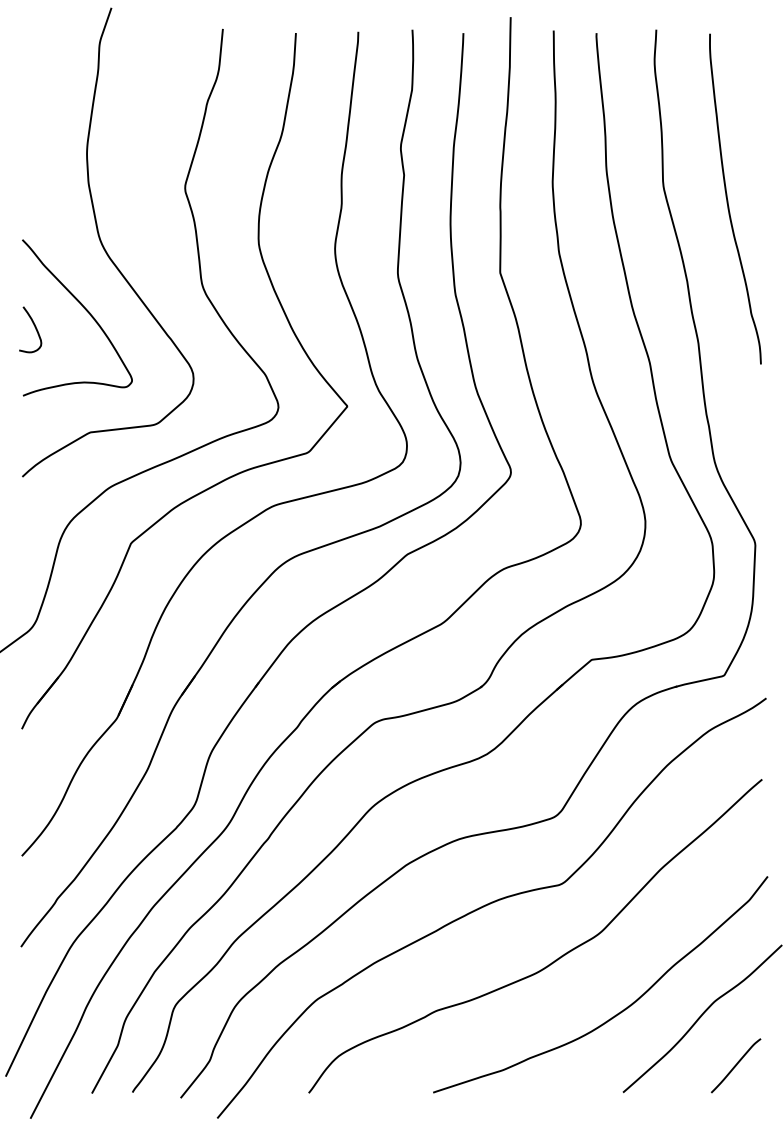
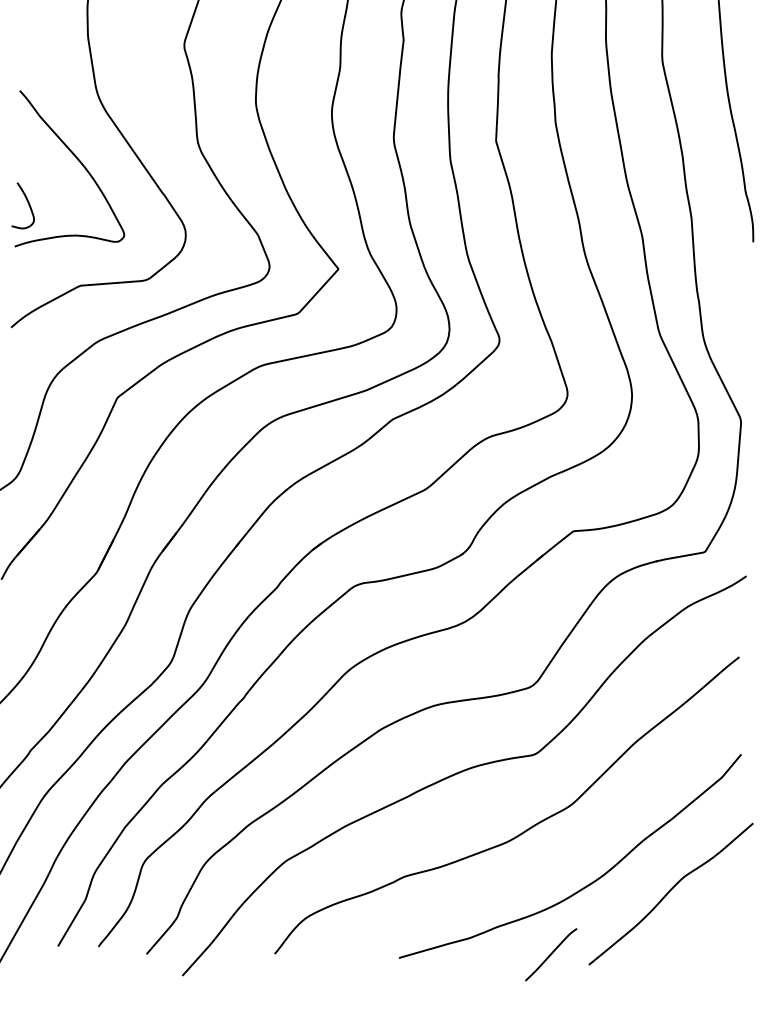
curve: (34, 327) -> (27, 203), moved
curve: (735, 1065) -> (550, 954), moved

